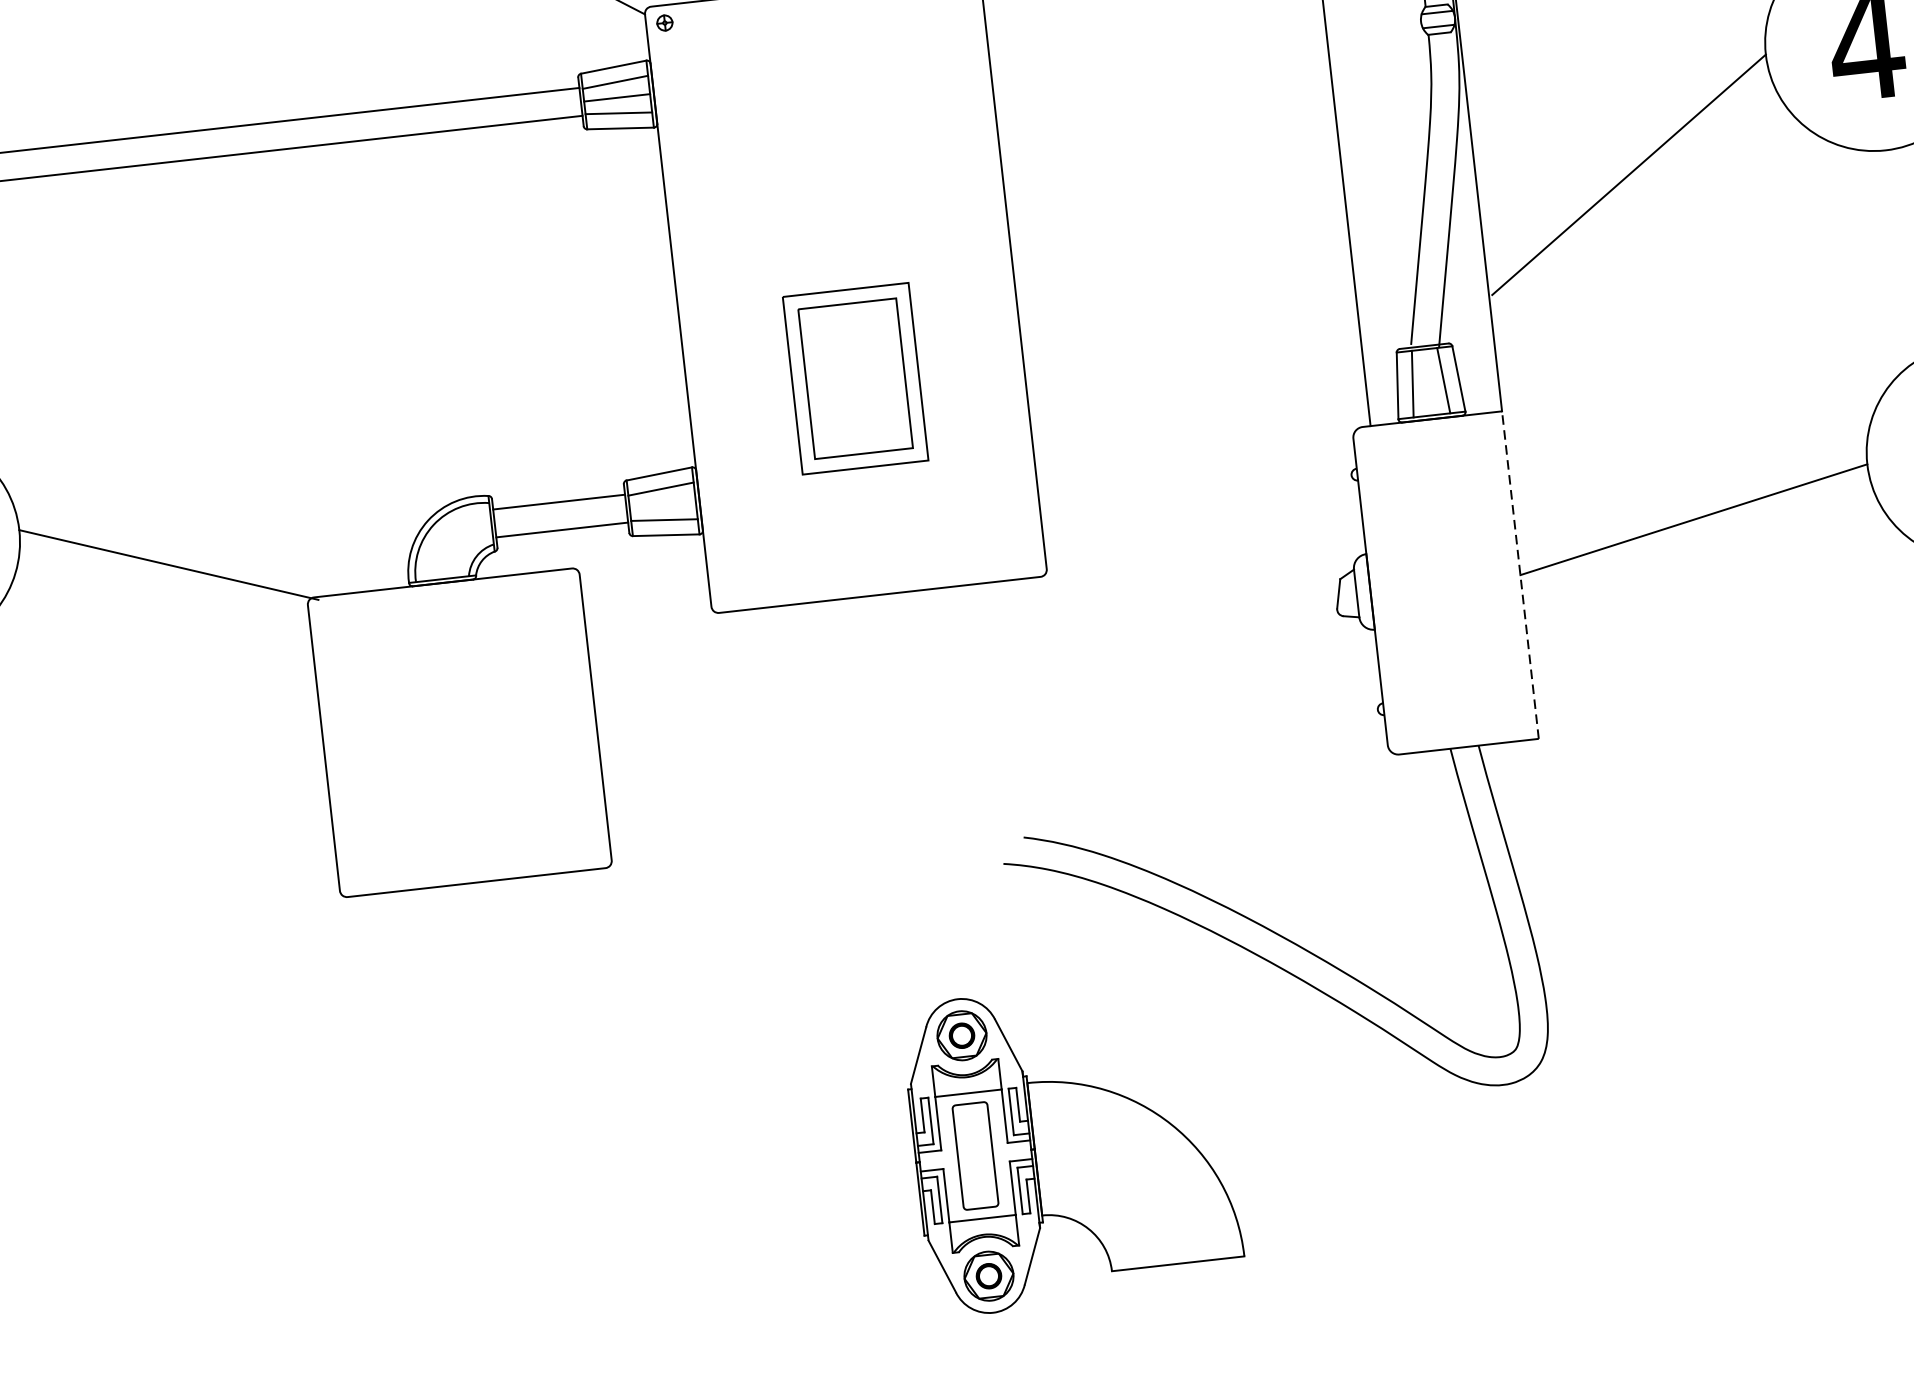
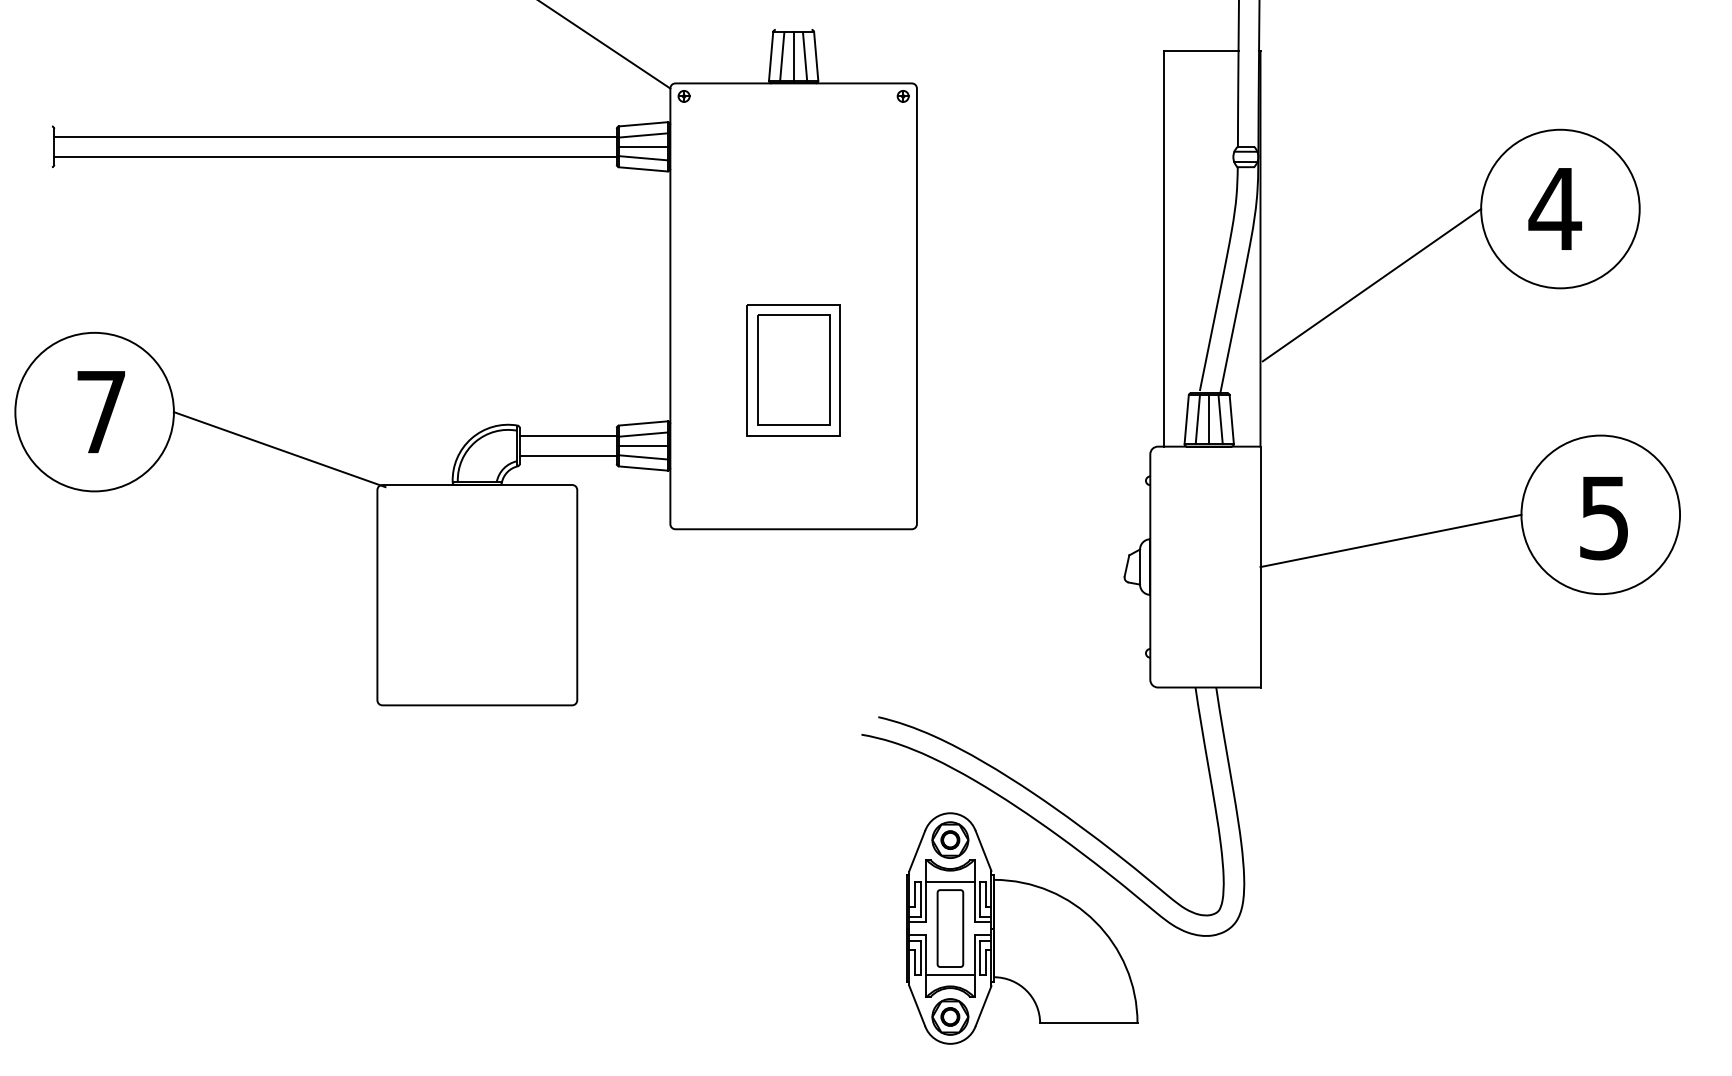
line: (1428, 382) -> (1209, 419), added
line: (662, 503) -> (643, 445), added
line: (1520, 574) -> (1260, 566), dashed -> solid
part: (1073, 1144) -> (1022, 928), moved

